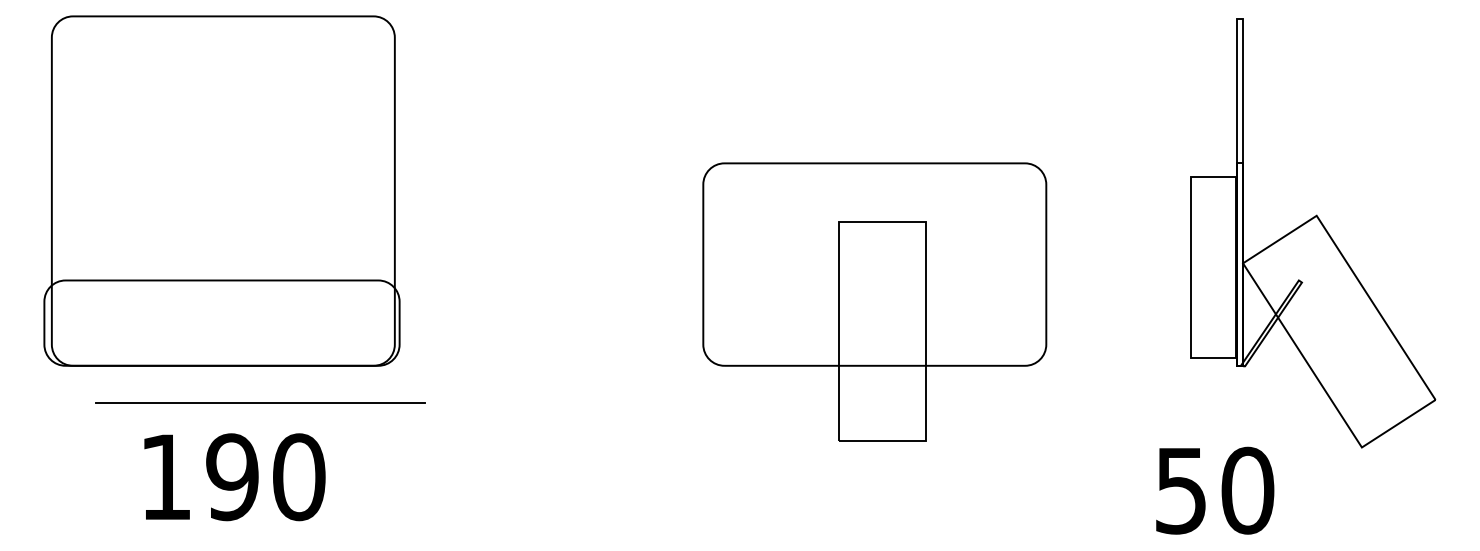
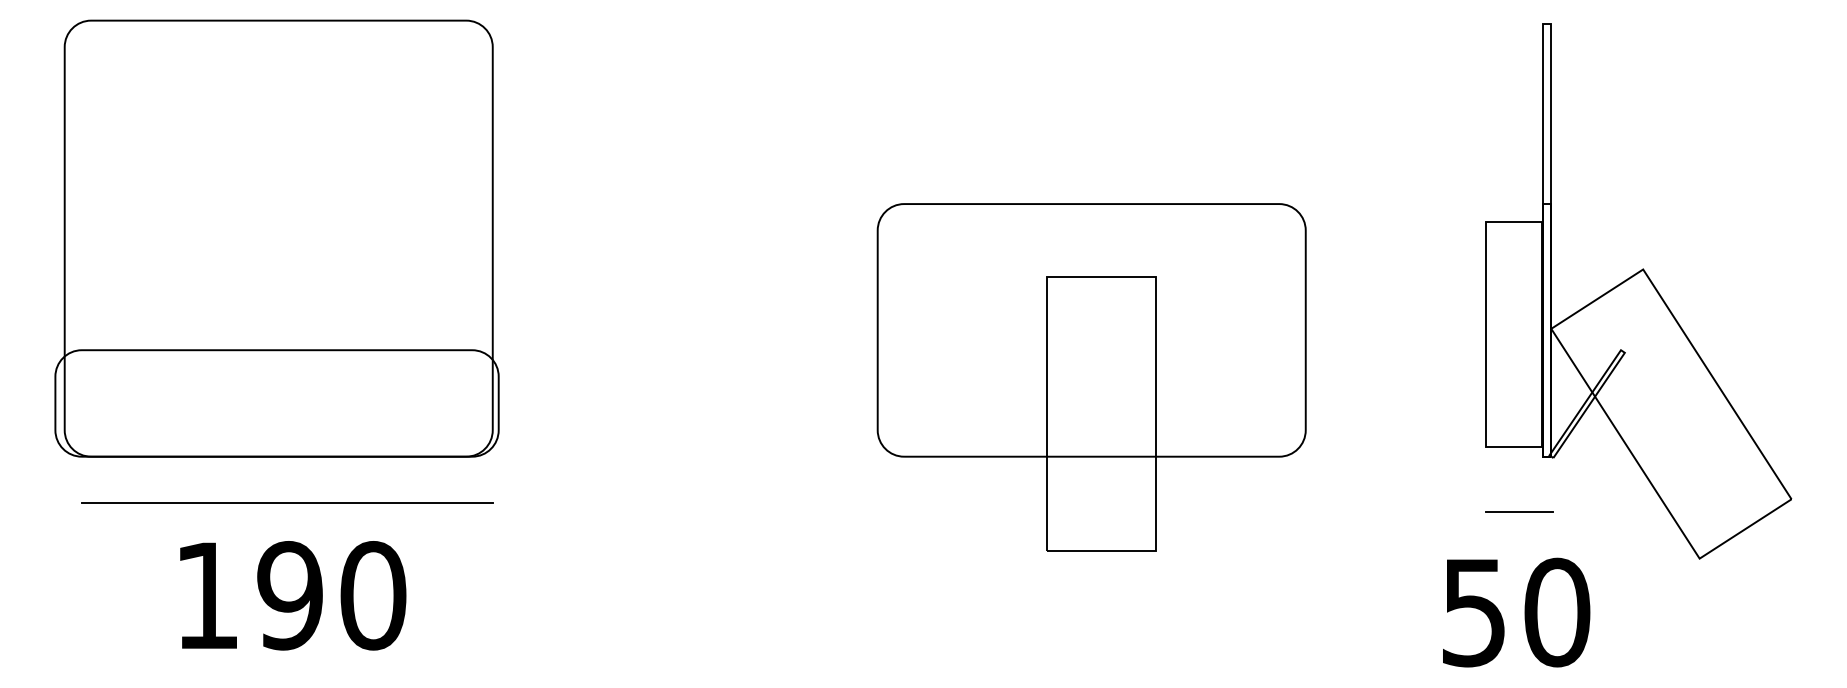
line: (260, 402) -> (287, 502), moved
line: (1217, 409) -> (1519, 511), added

